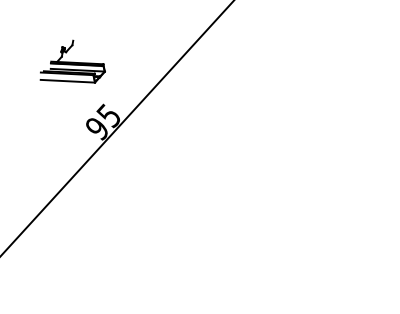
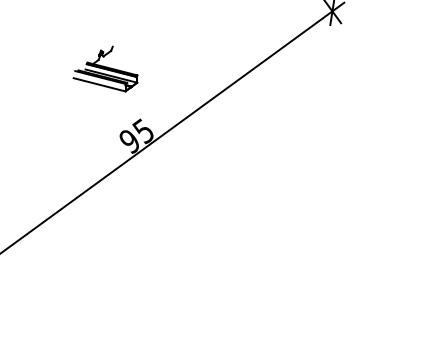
part: (70, 63) -> (105, 68), moved

